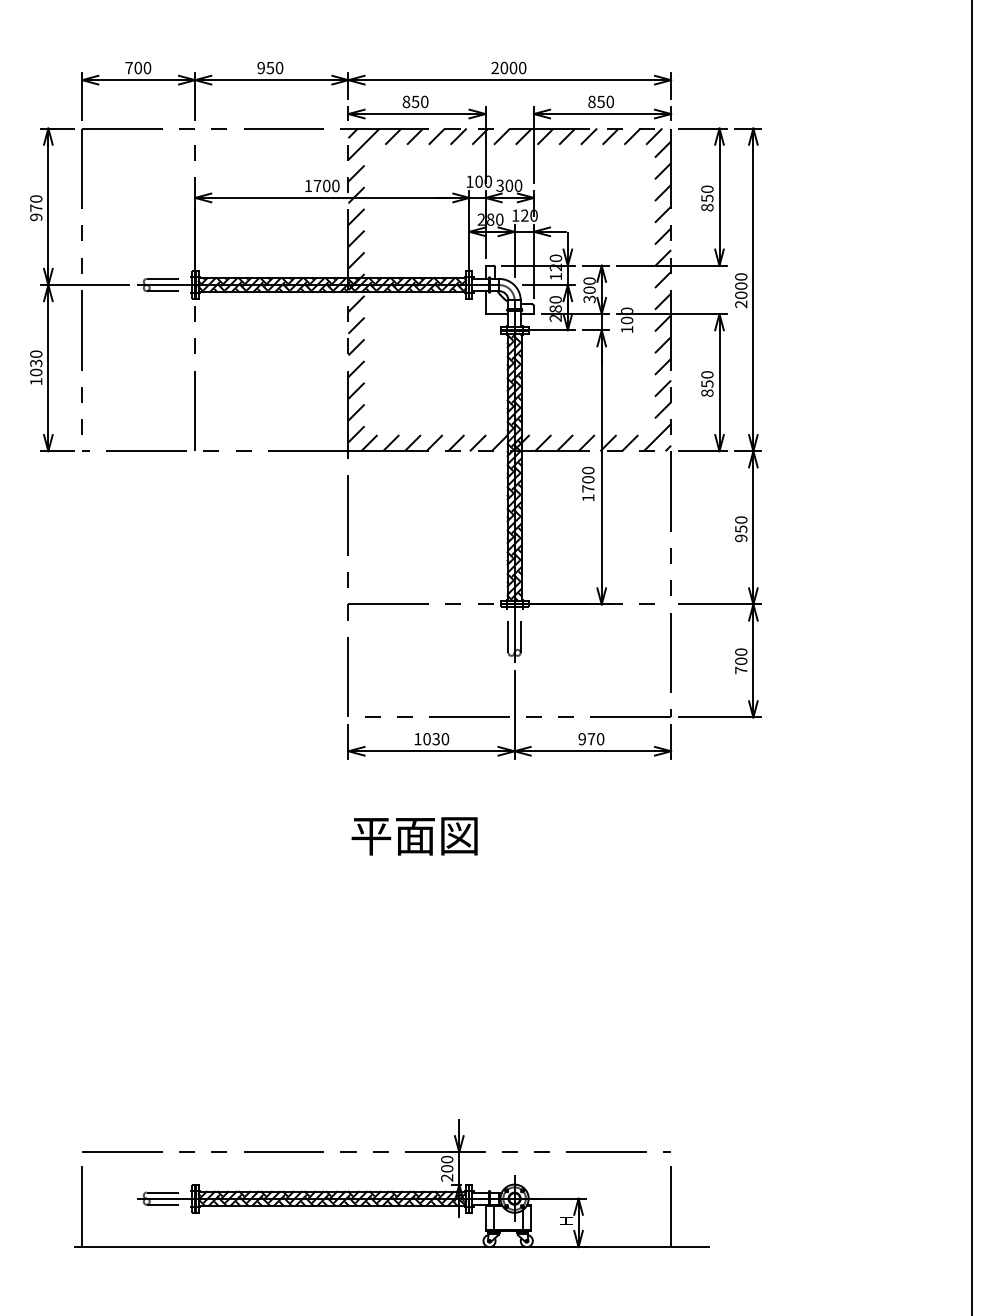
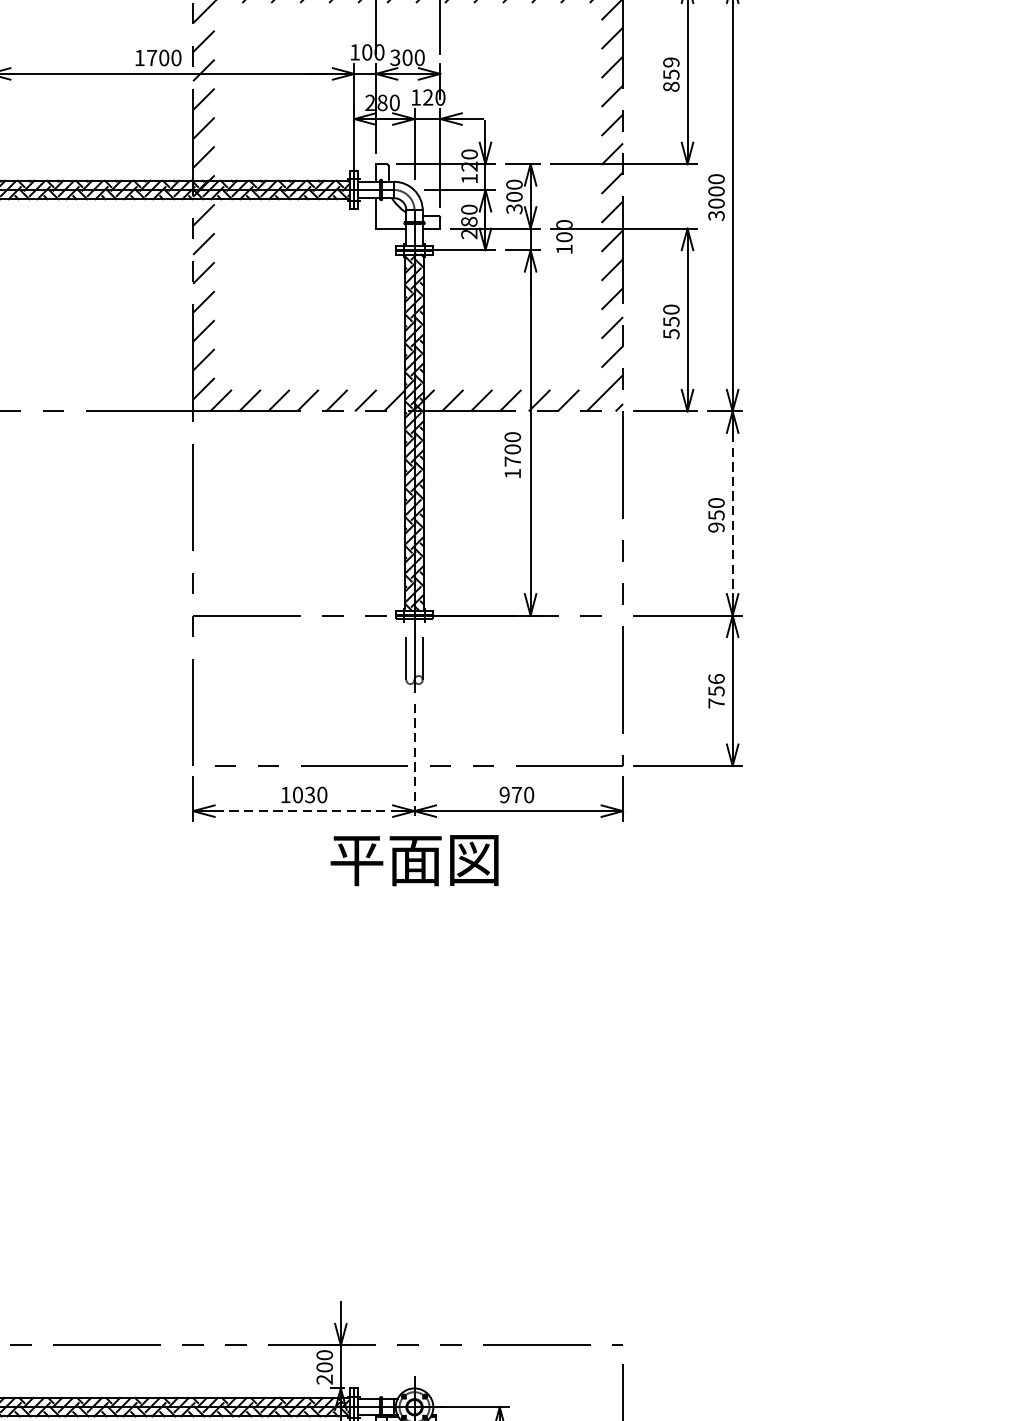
text: (707, 189) -> (671, 62), 850 -> 859
text: (741, 304) -> (716, 215), 2000 -> 3000
text: (707, 392) -> (671, 333), 850 -> 550
line: (753, 528) -> (732, 514), solid -> dashed
text: (741, 656) -> (716, 684), 700 -> 756
line: (514, 714) -> (414, 762), solid -> dashed
line: (431, 751) -> (303, 811), solid -> dashed
text: (414, 836) -> (414, 860), moved

